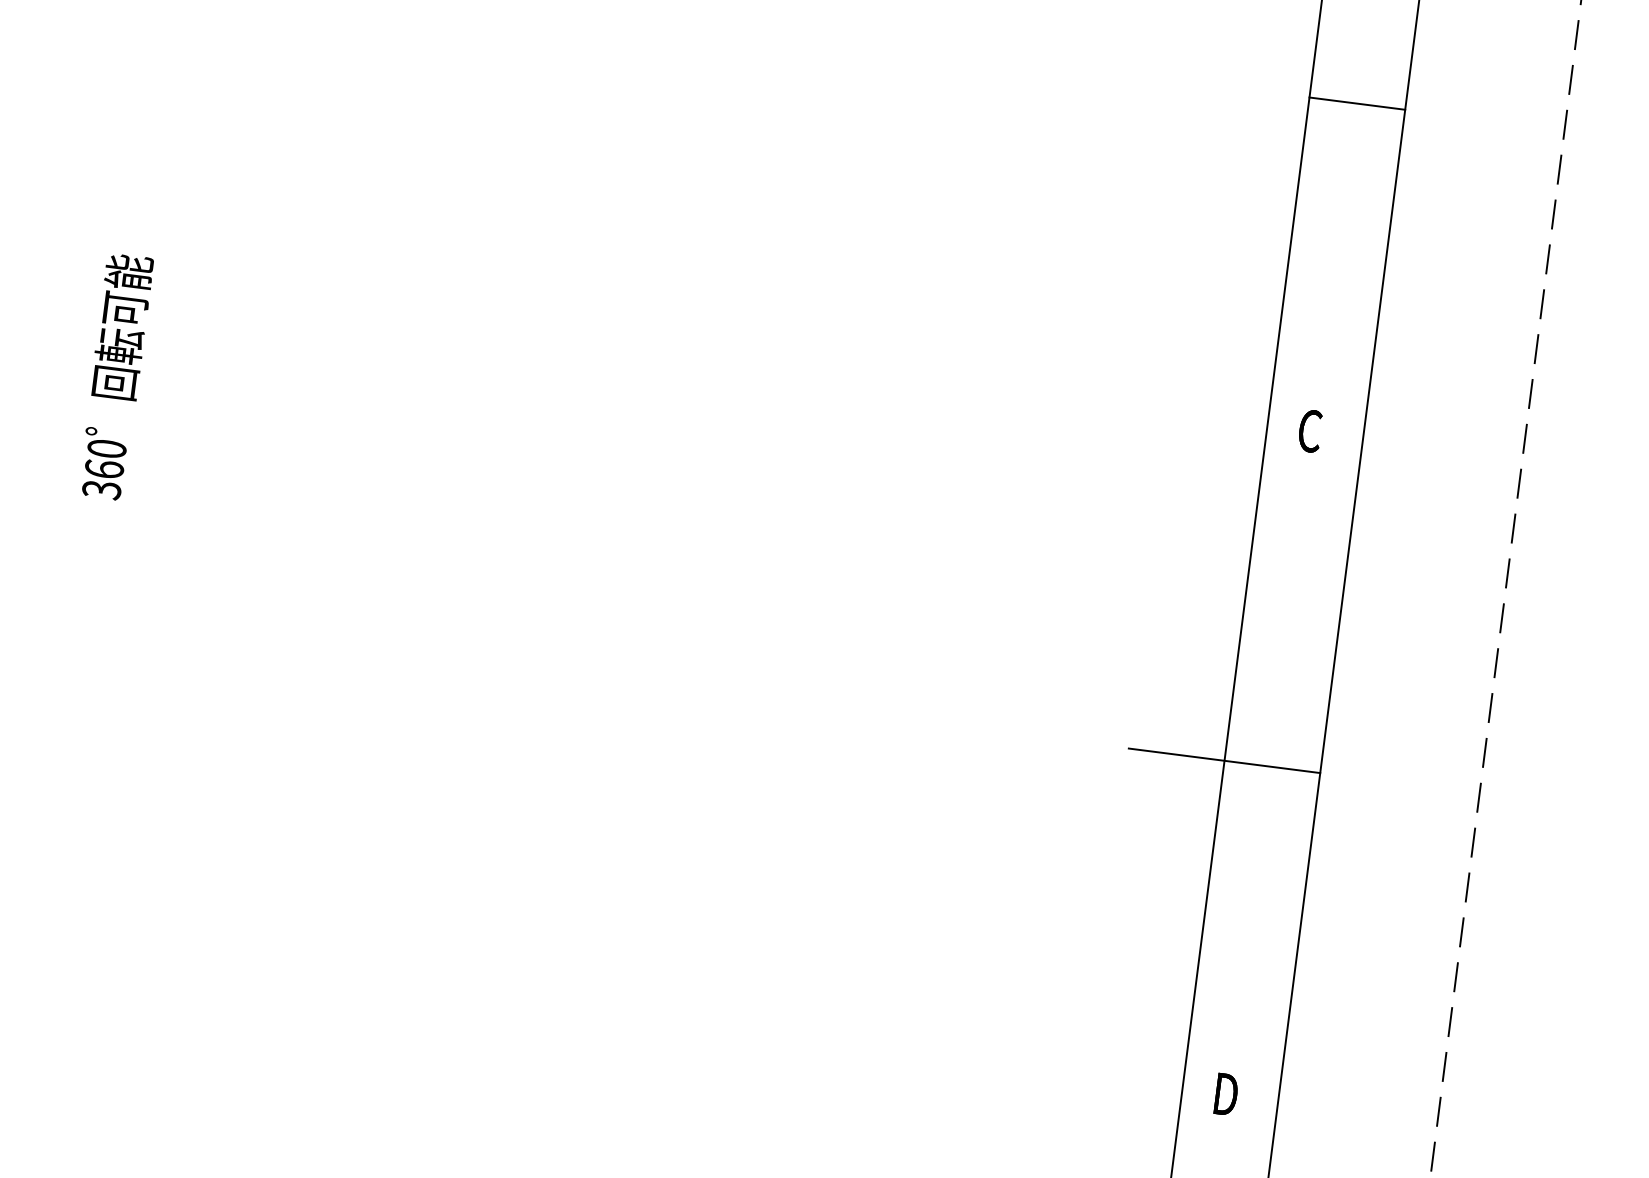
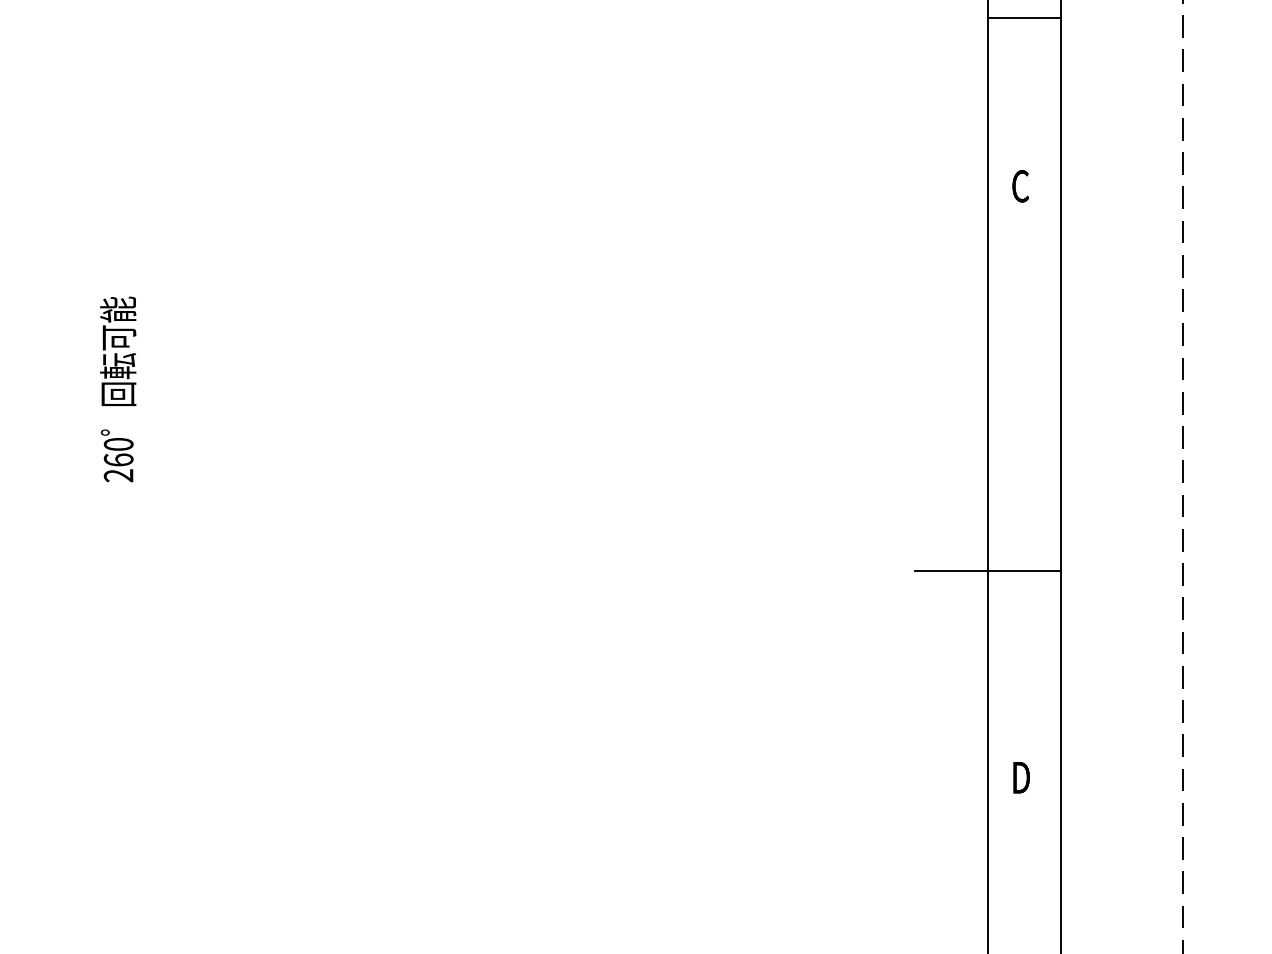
line: (1357, 103) -> (1024, 17), moved
text: (1309, 431) -> (1020, 186), moved
text: (101, 489) -> (118, 475), 360 -> 260
text: (1226, 1094) -> (1021, 777), moved

